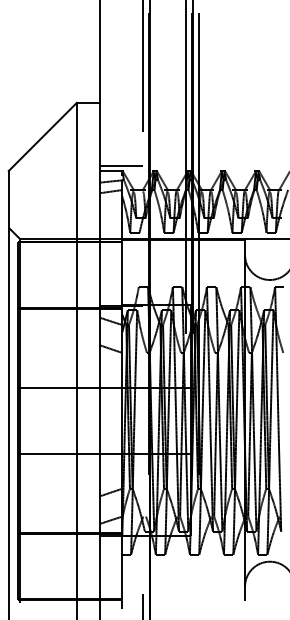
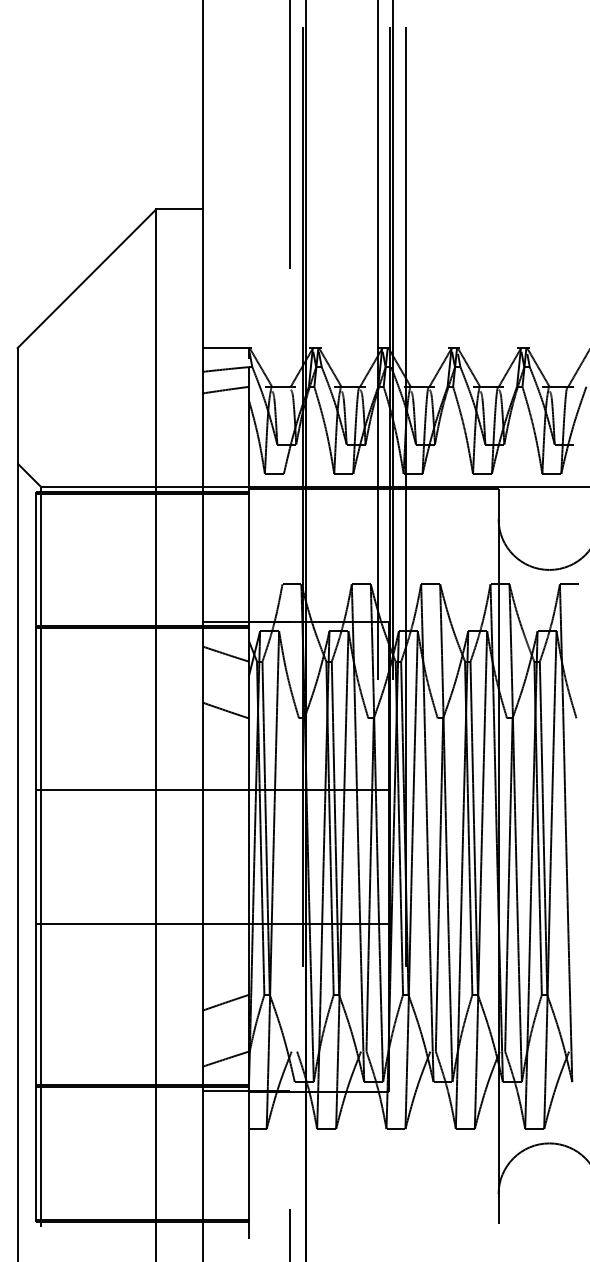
line: (120, 165) -> (245, 336), removed

